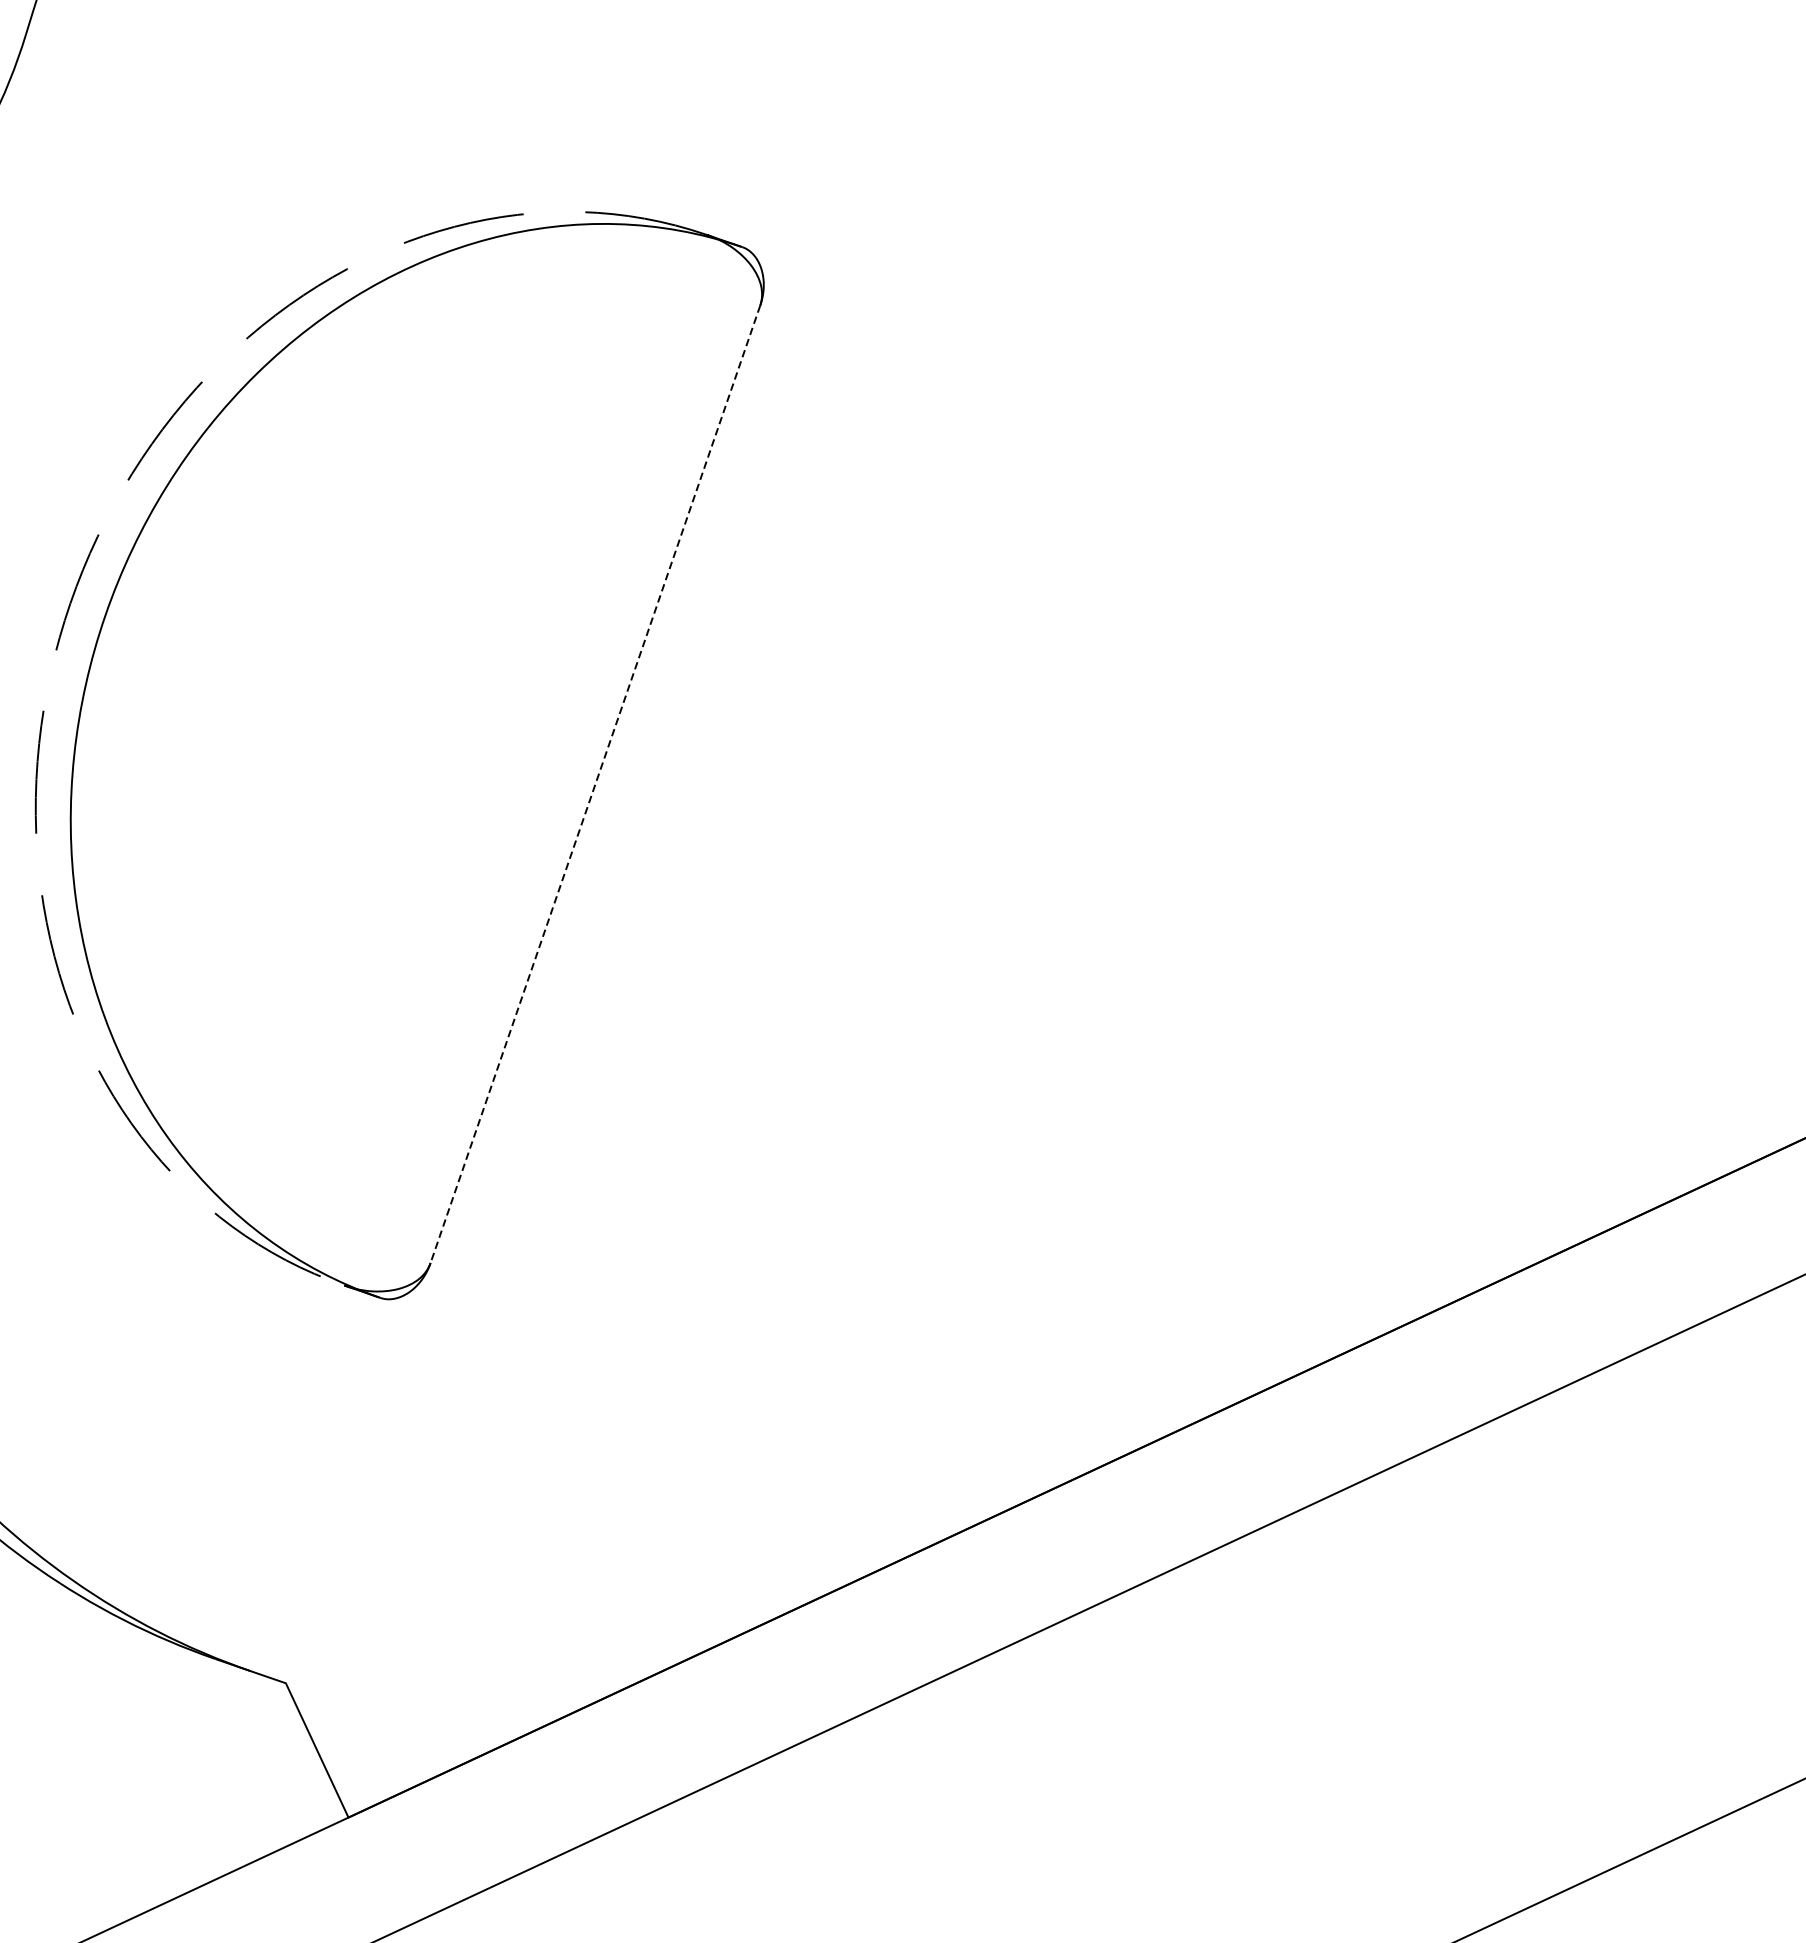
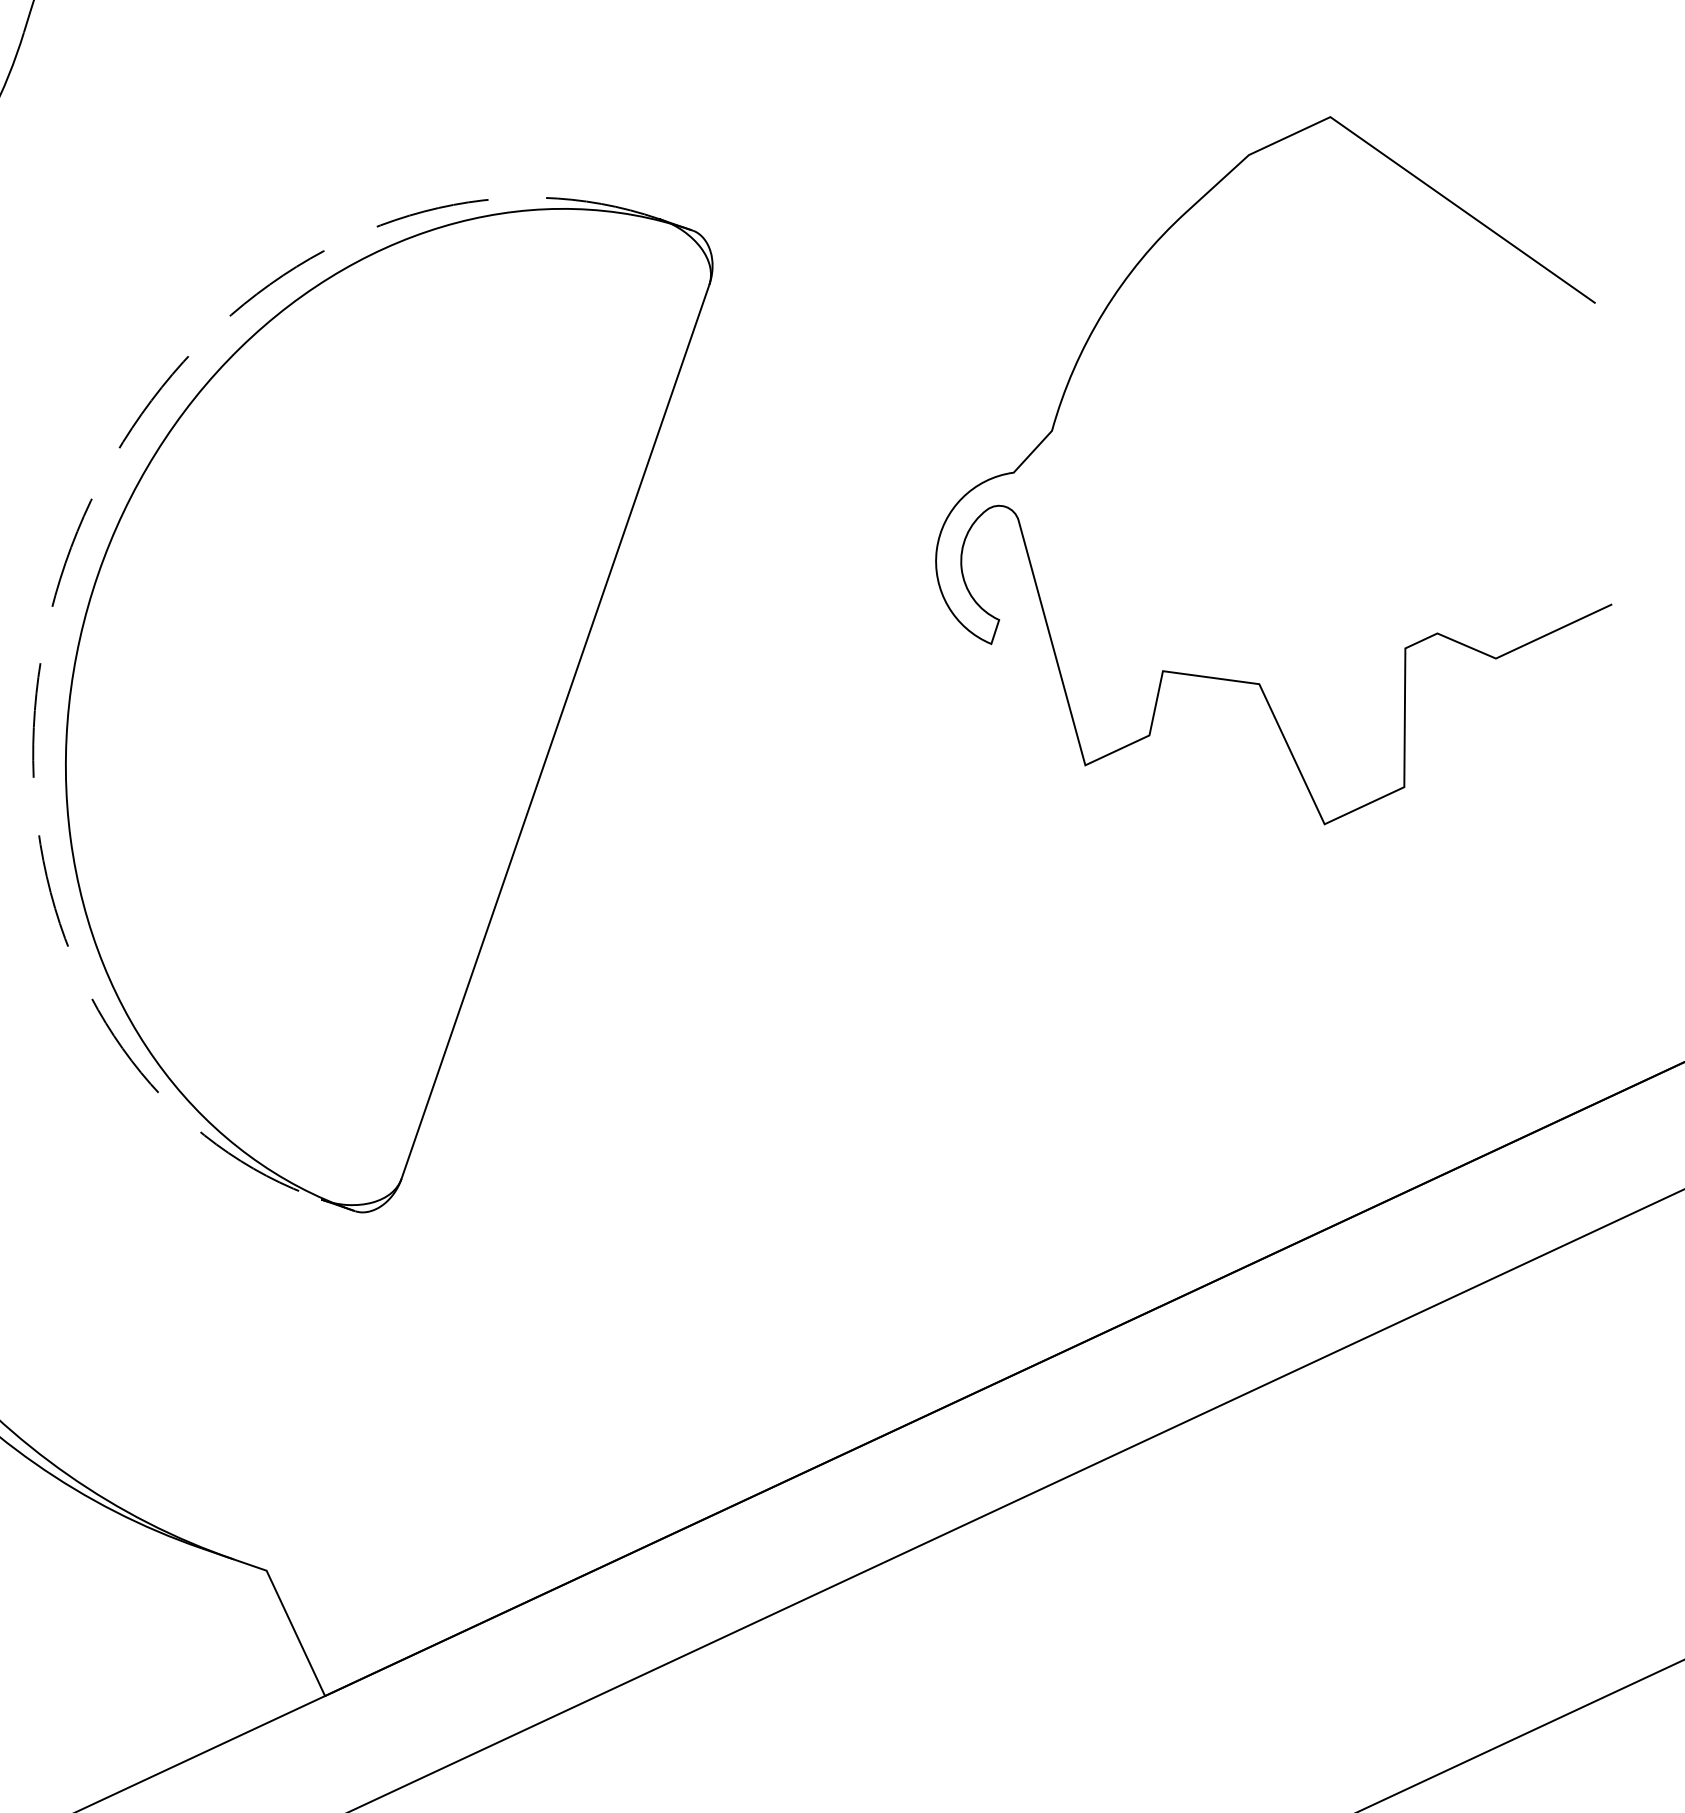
curve: (1330, 729) -> (1241, 680), added
line: (595, 785) -> (555, 732), dashed -> solid

